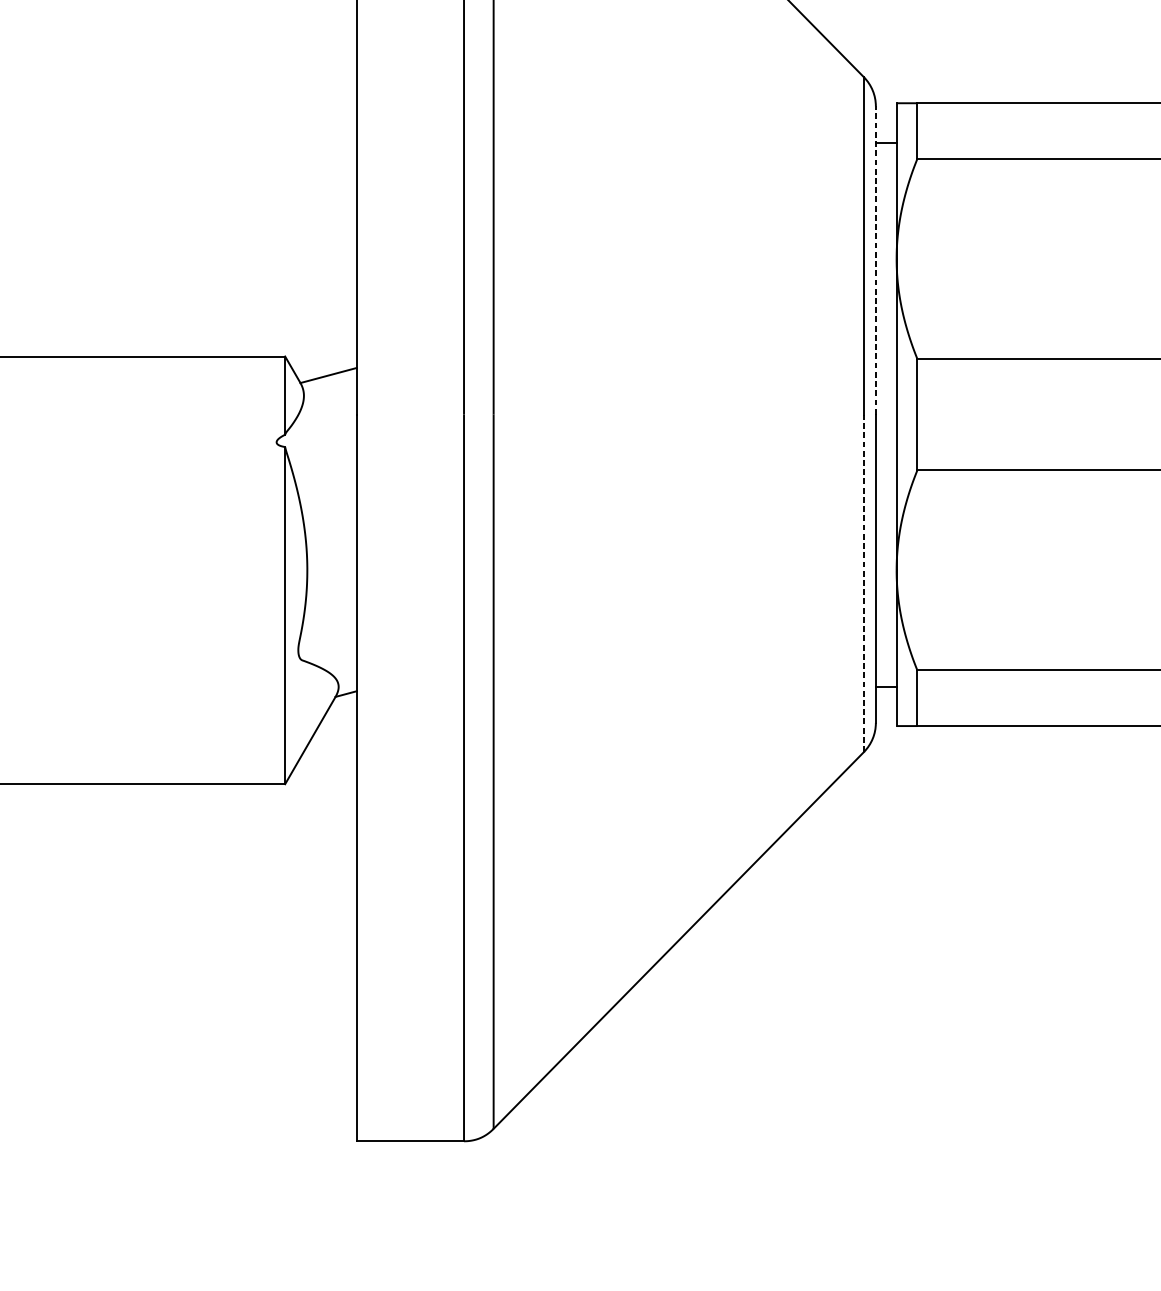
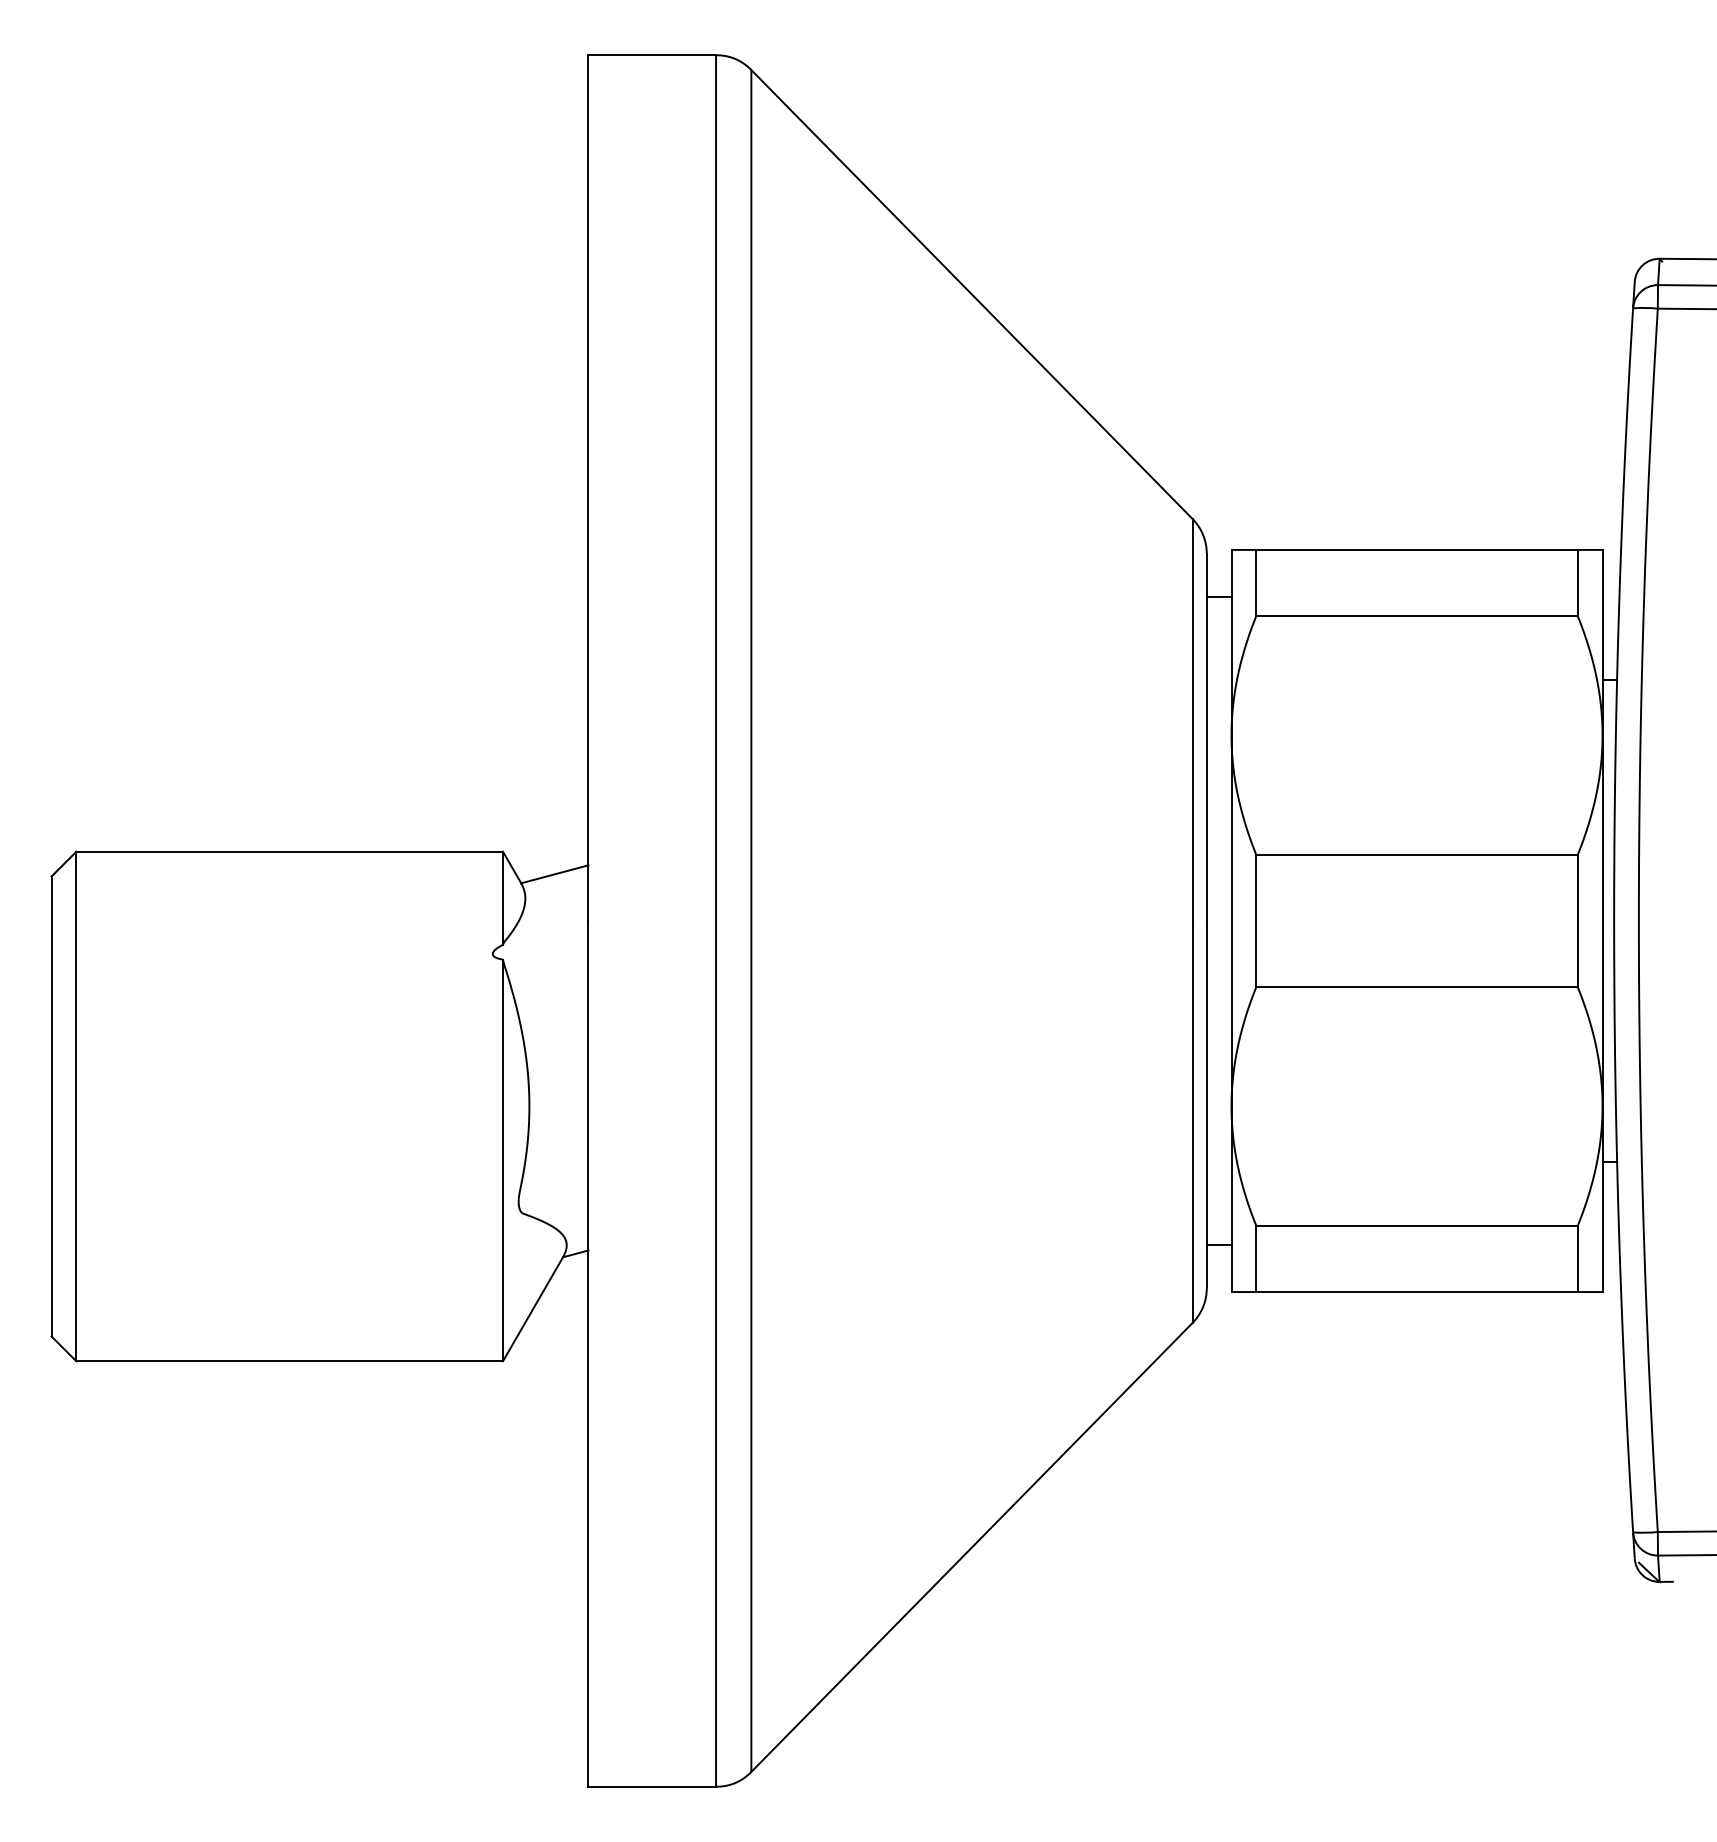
line: (875, 260) -> (1206, 737), dashed -> solid
line: (863, 582) -> (1192, 1121), dashed -> solid

